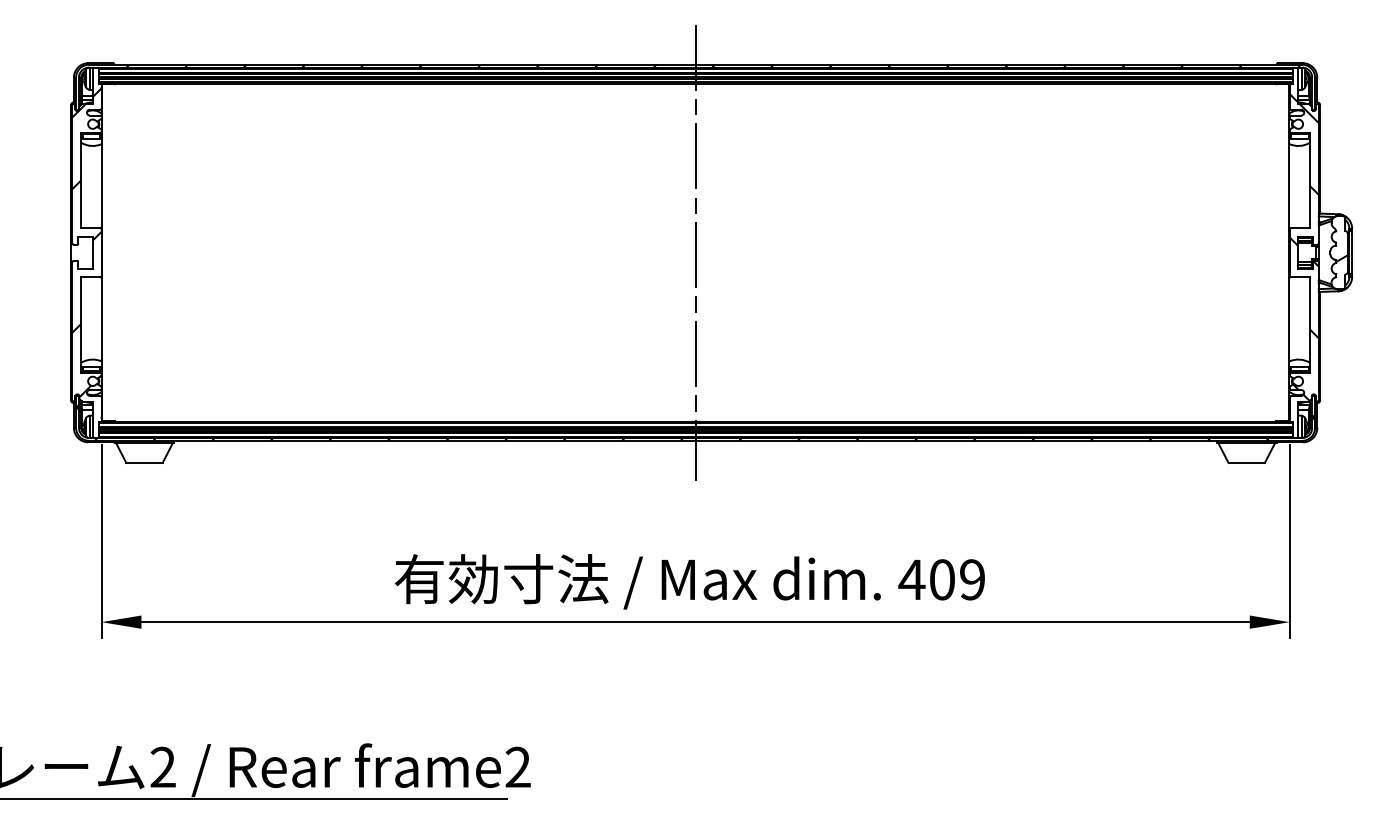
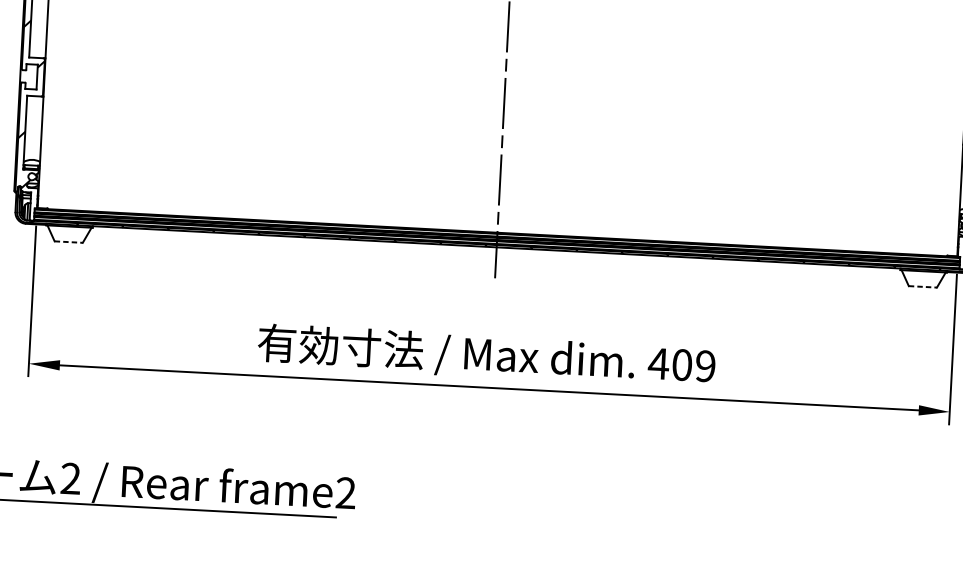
line: (144, 462) -> (68, 241), solid -> dashed
line: (1247, 462) -> (923, 286), solid -> dashed

